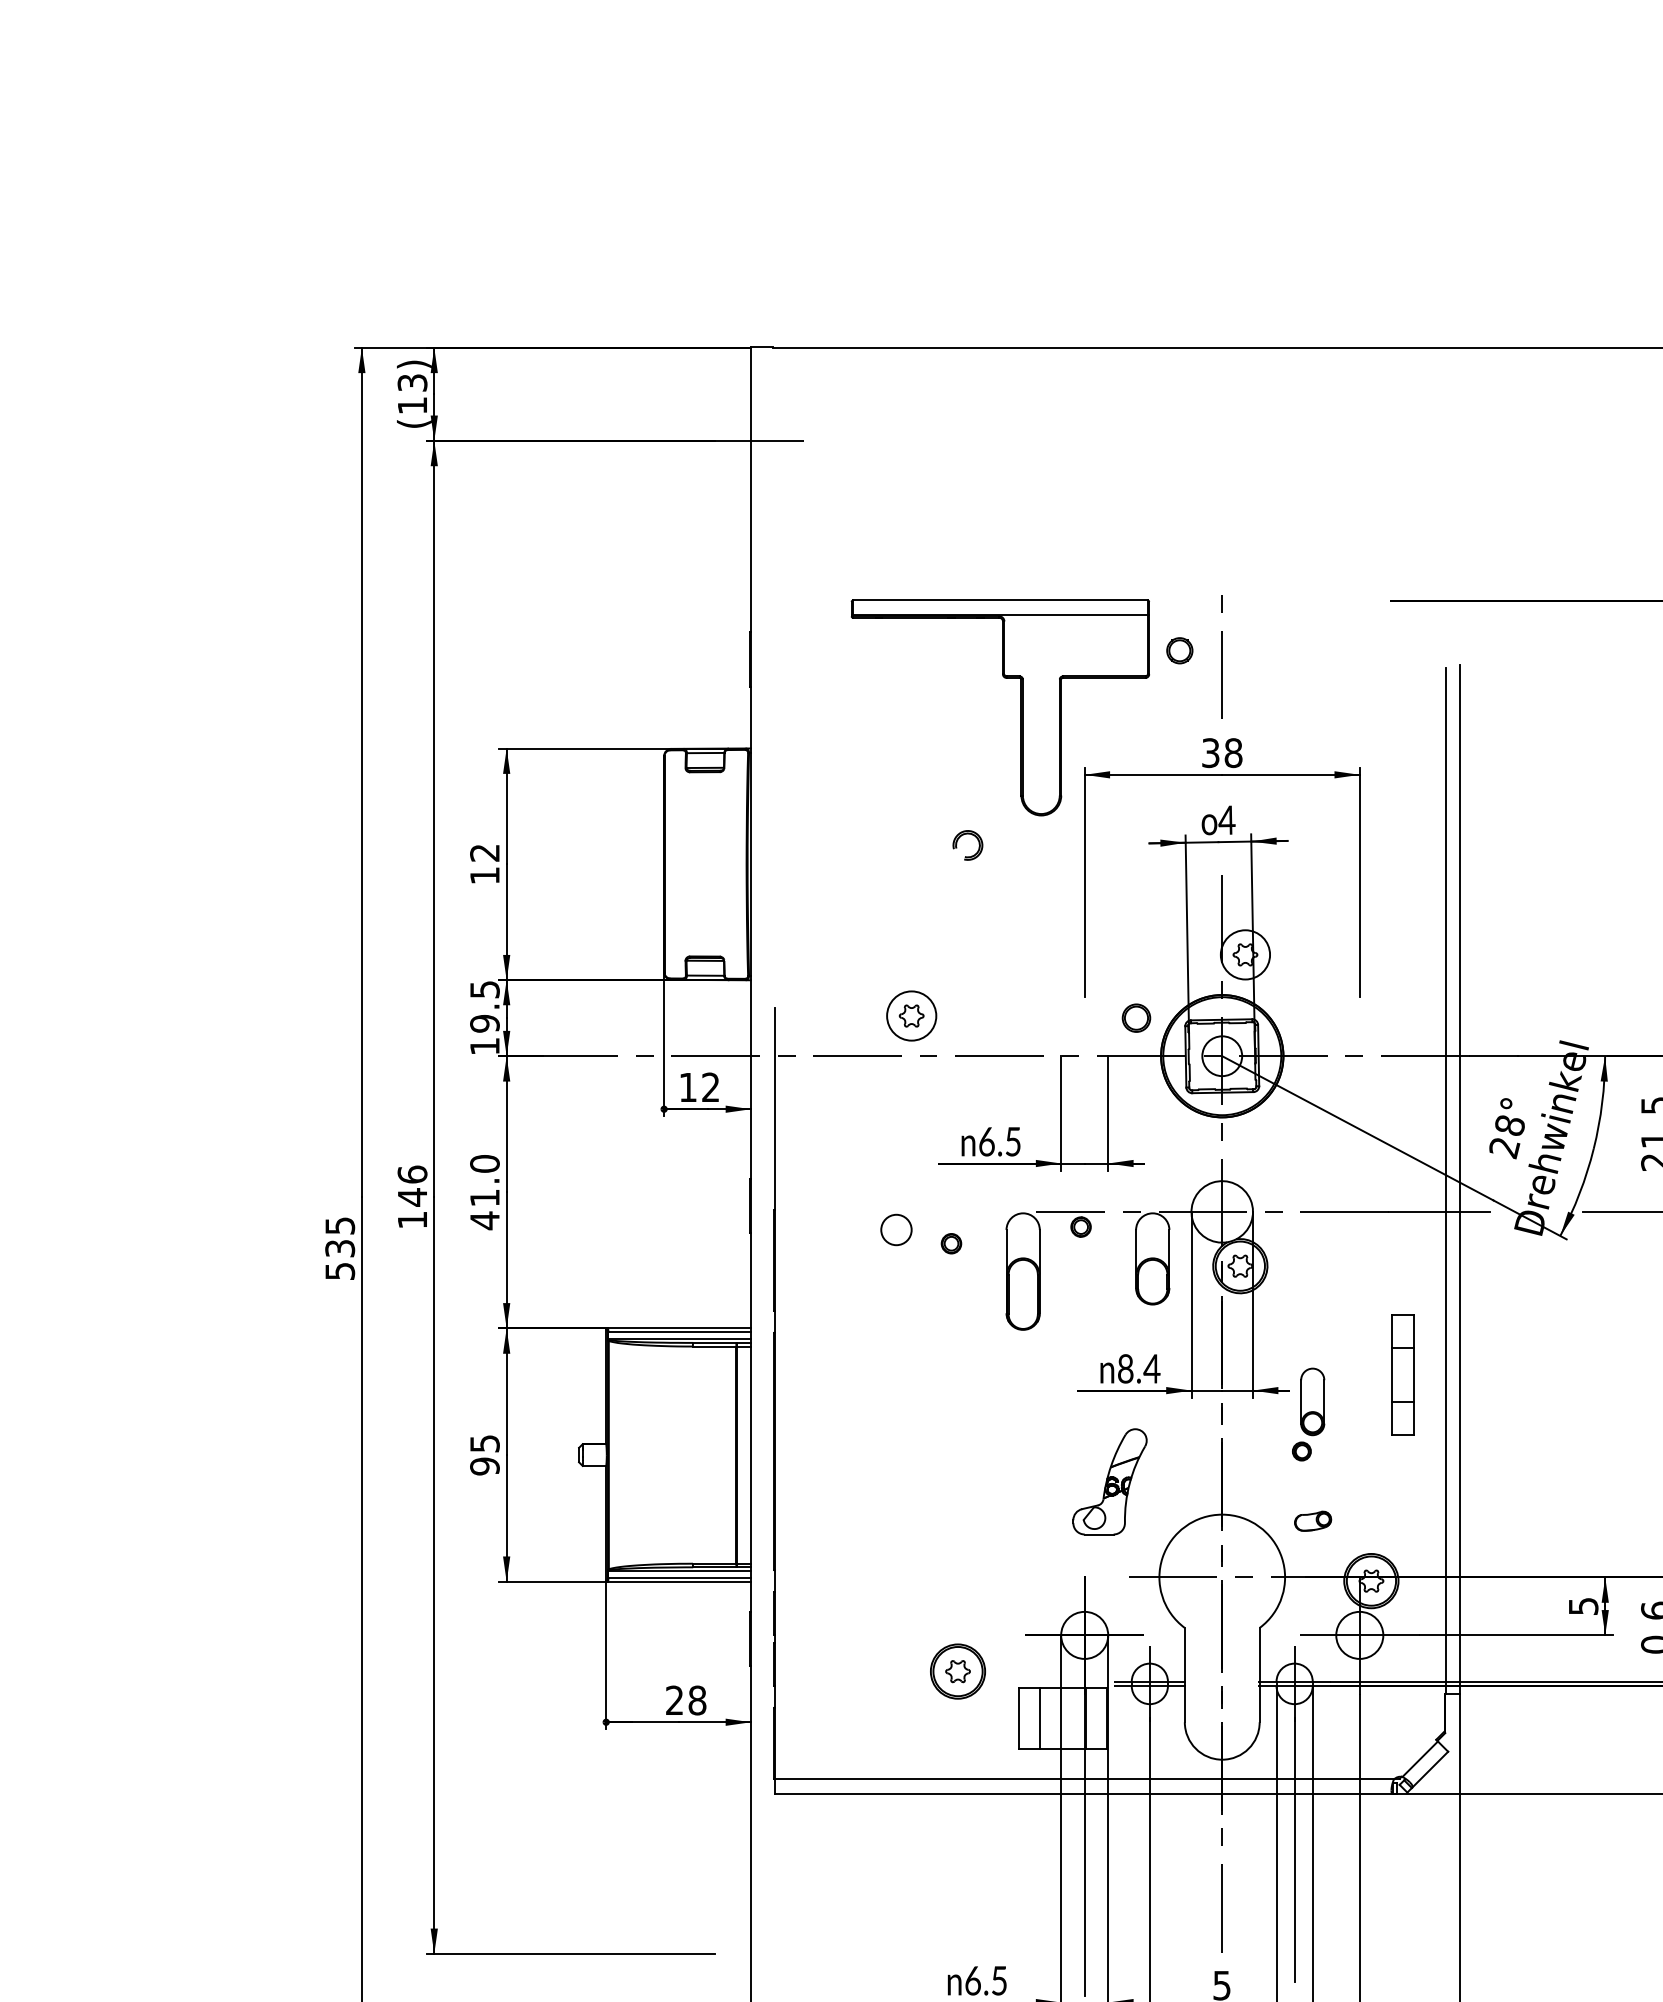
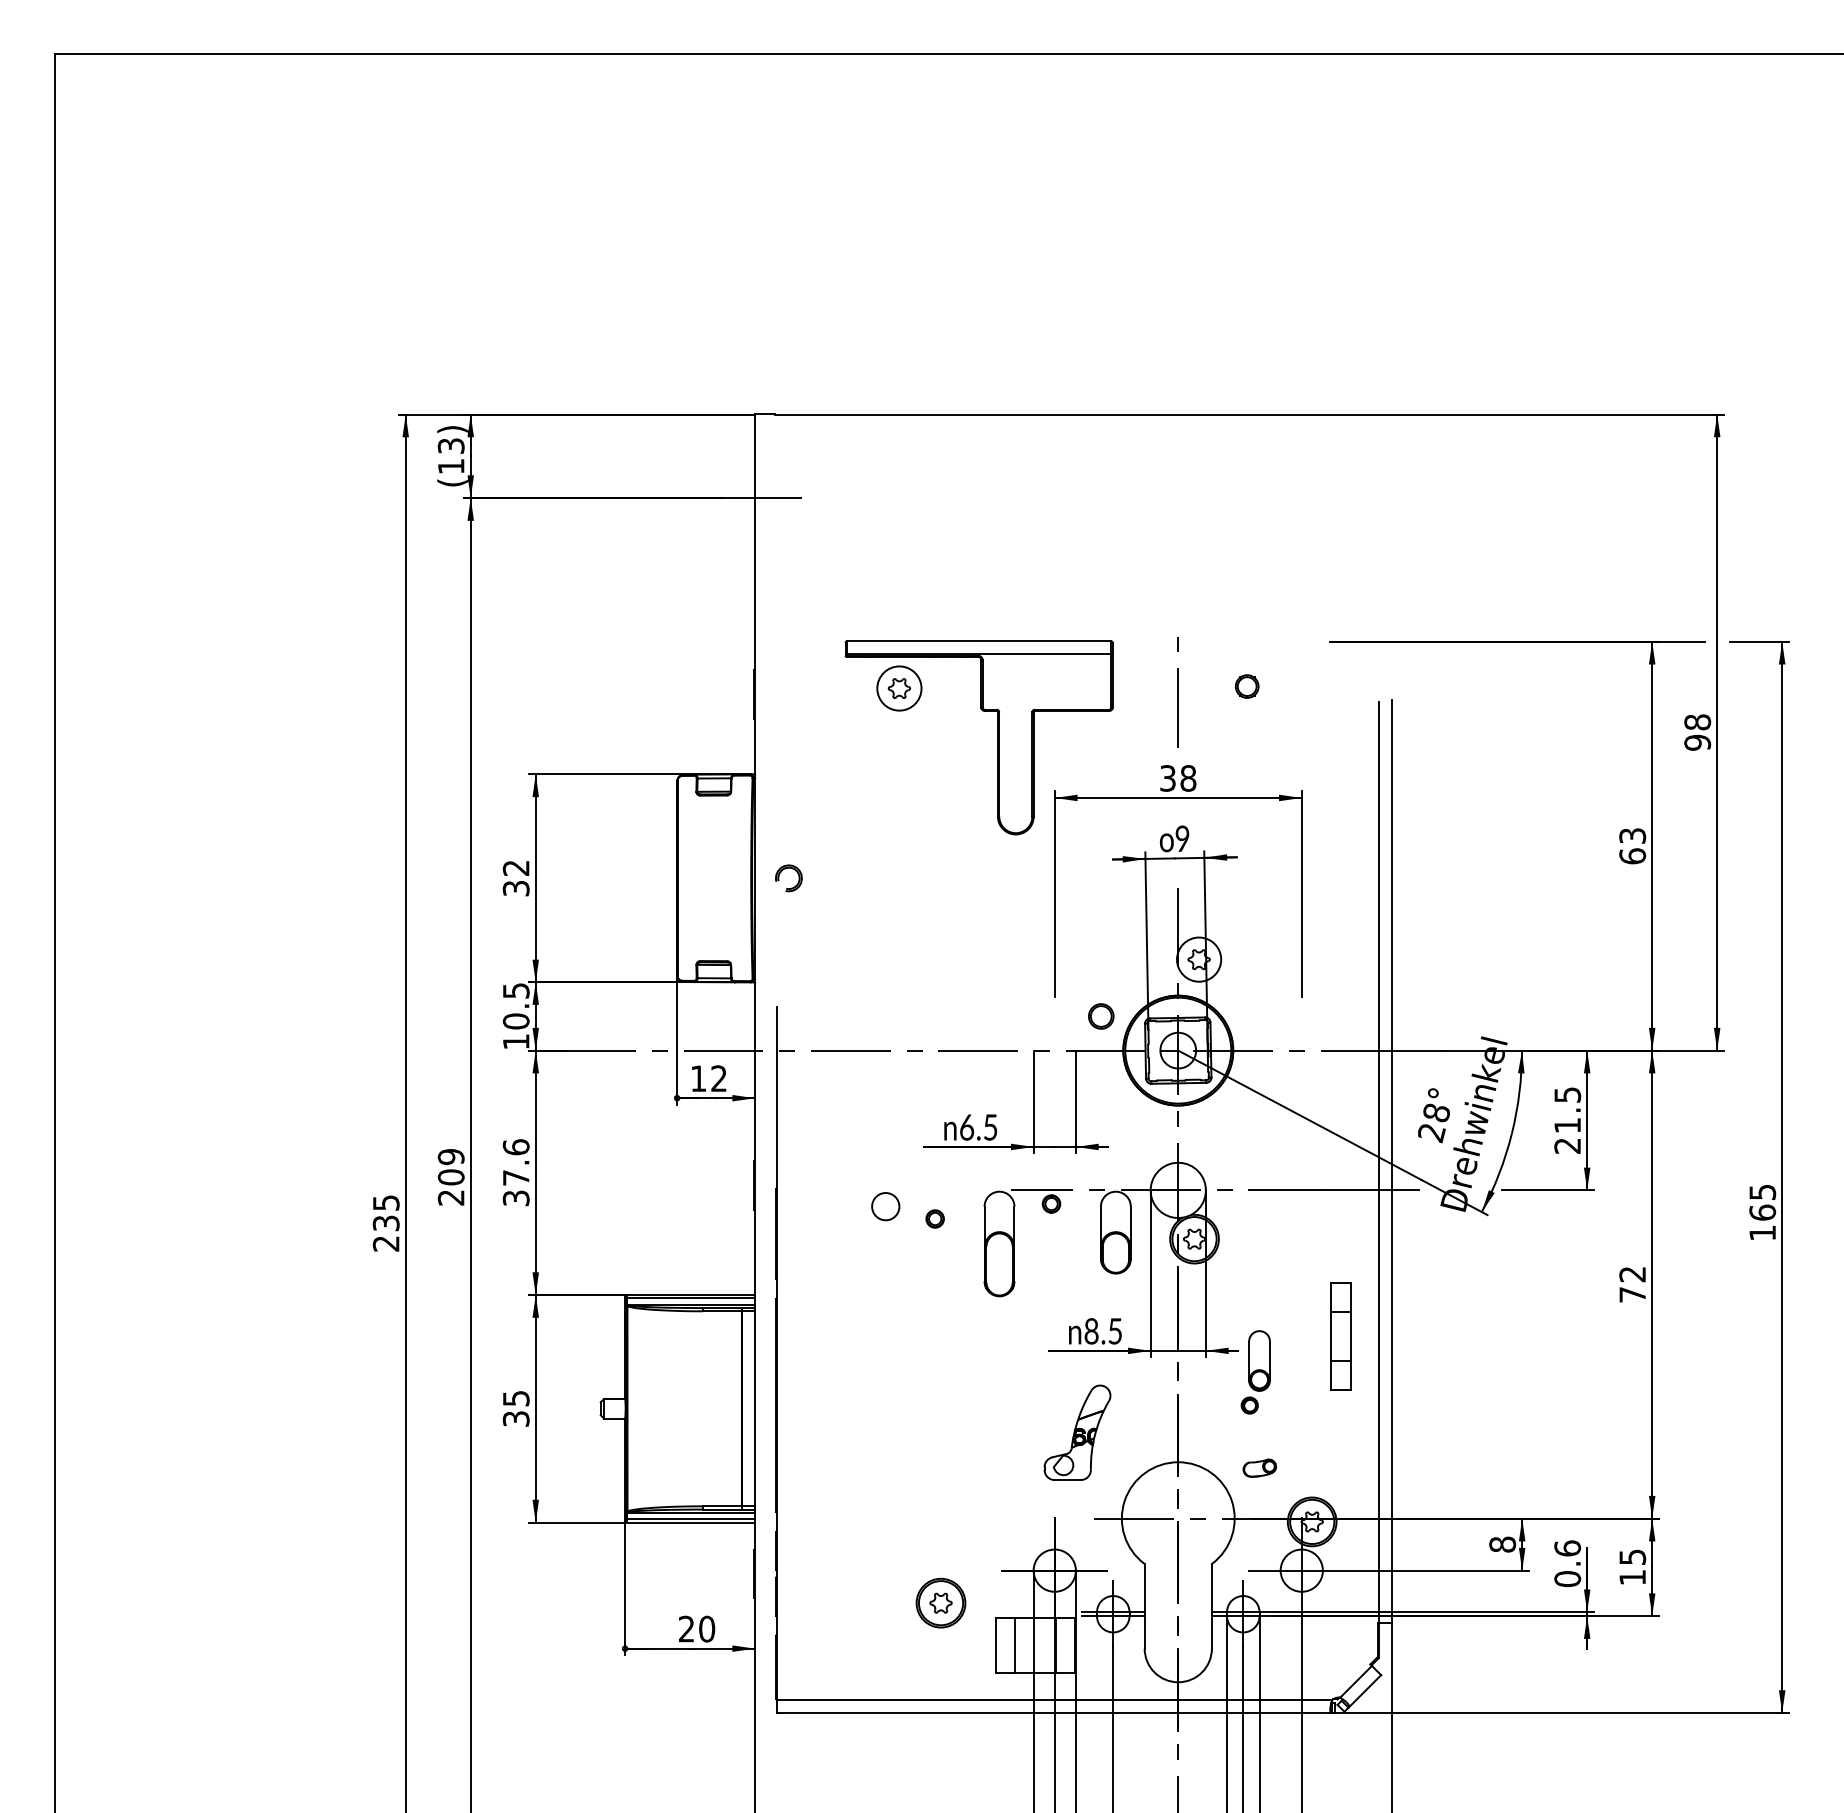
part: (1180, 650) -> (1247, 686), moved
text: (1226, 819) -> (1182, 838), 4 -> 9
part: (958, 841) -> (780, 874), moved
text: (484, 875) -> (515, 888), 12 -> 32
part: (911, 1015) -> (899, 688), moved
text: (485, 1023) -> (516, 1021), 19.5 -> 10.5
text: (484, 1191) -> (515, 1172), 41.0 -> 37.6
text: (411, 1196) -> (450, 1176), 146 -> 209
text: (339, 1271) -> (385, 1243), 535 -> 235
text: (1151, 1369) -> (1114, 1331), 8.4 -> 8.5
text: (485, 1467) -> (516, 1419), 95 -> 35
text: (1583, 1606) -> (1502, 1544), 5 -> 8
text: (697, 1700) -> (707, 1629), 28 -> 20

